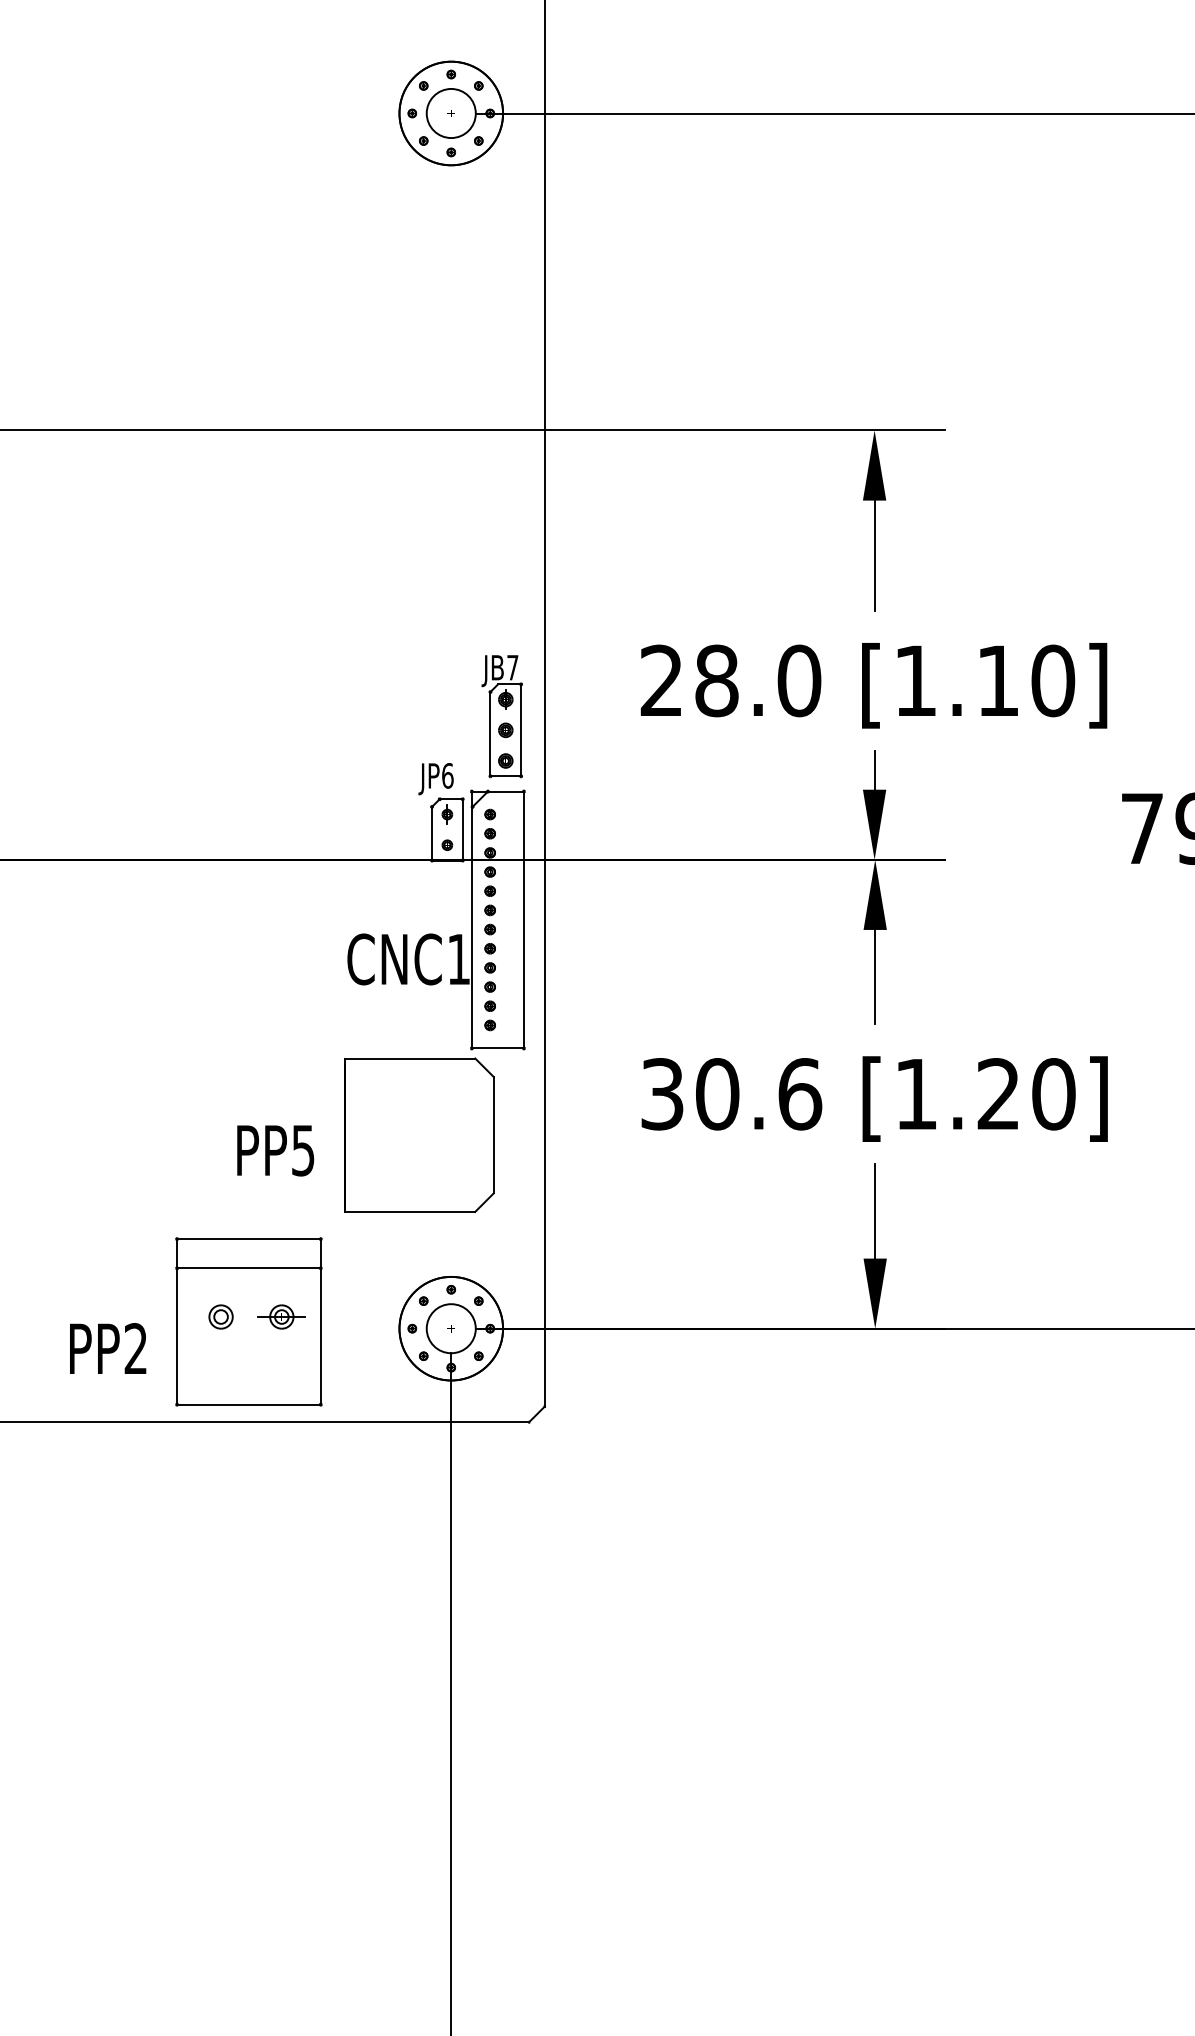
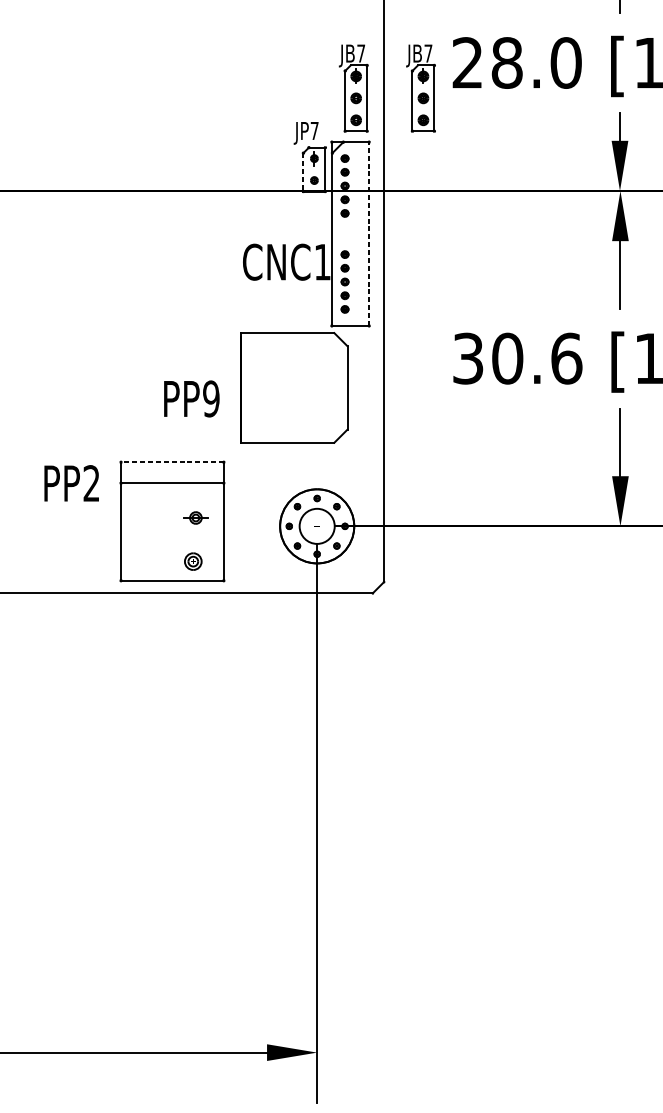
part: (595, 716) -> (420, 88), added
text: (447, 775) -> (314, 130), JP6 -> JP7
line: (432, 833) -> (303, 172), solid -> dashed
part: (489, 919) -> (344, 233), removed
line: (523, 919) -> (368, 233), solid -> dashed
text: (302, 1150) -> (210, 398), PP5 -> PP9
line: (248, 1239) -> (172, 462), solid -> dashed
part: (220, 1316) -> (192, 561), moved
part: (281, 1316) -> (195, 517), size x0.7
text: (108, 1348) -> (72, 483), moved

